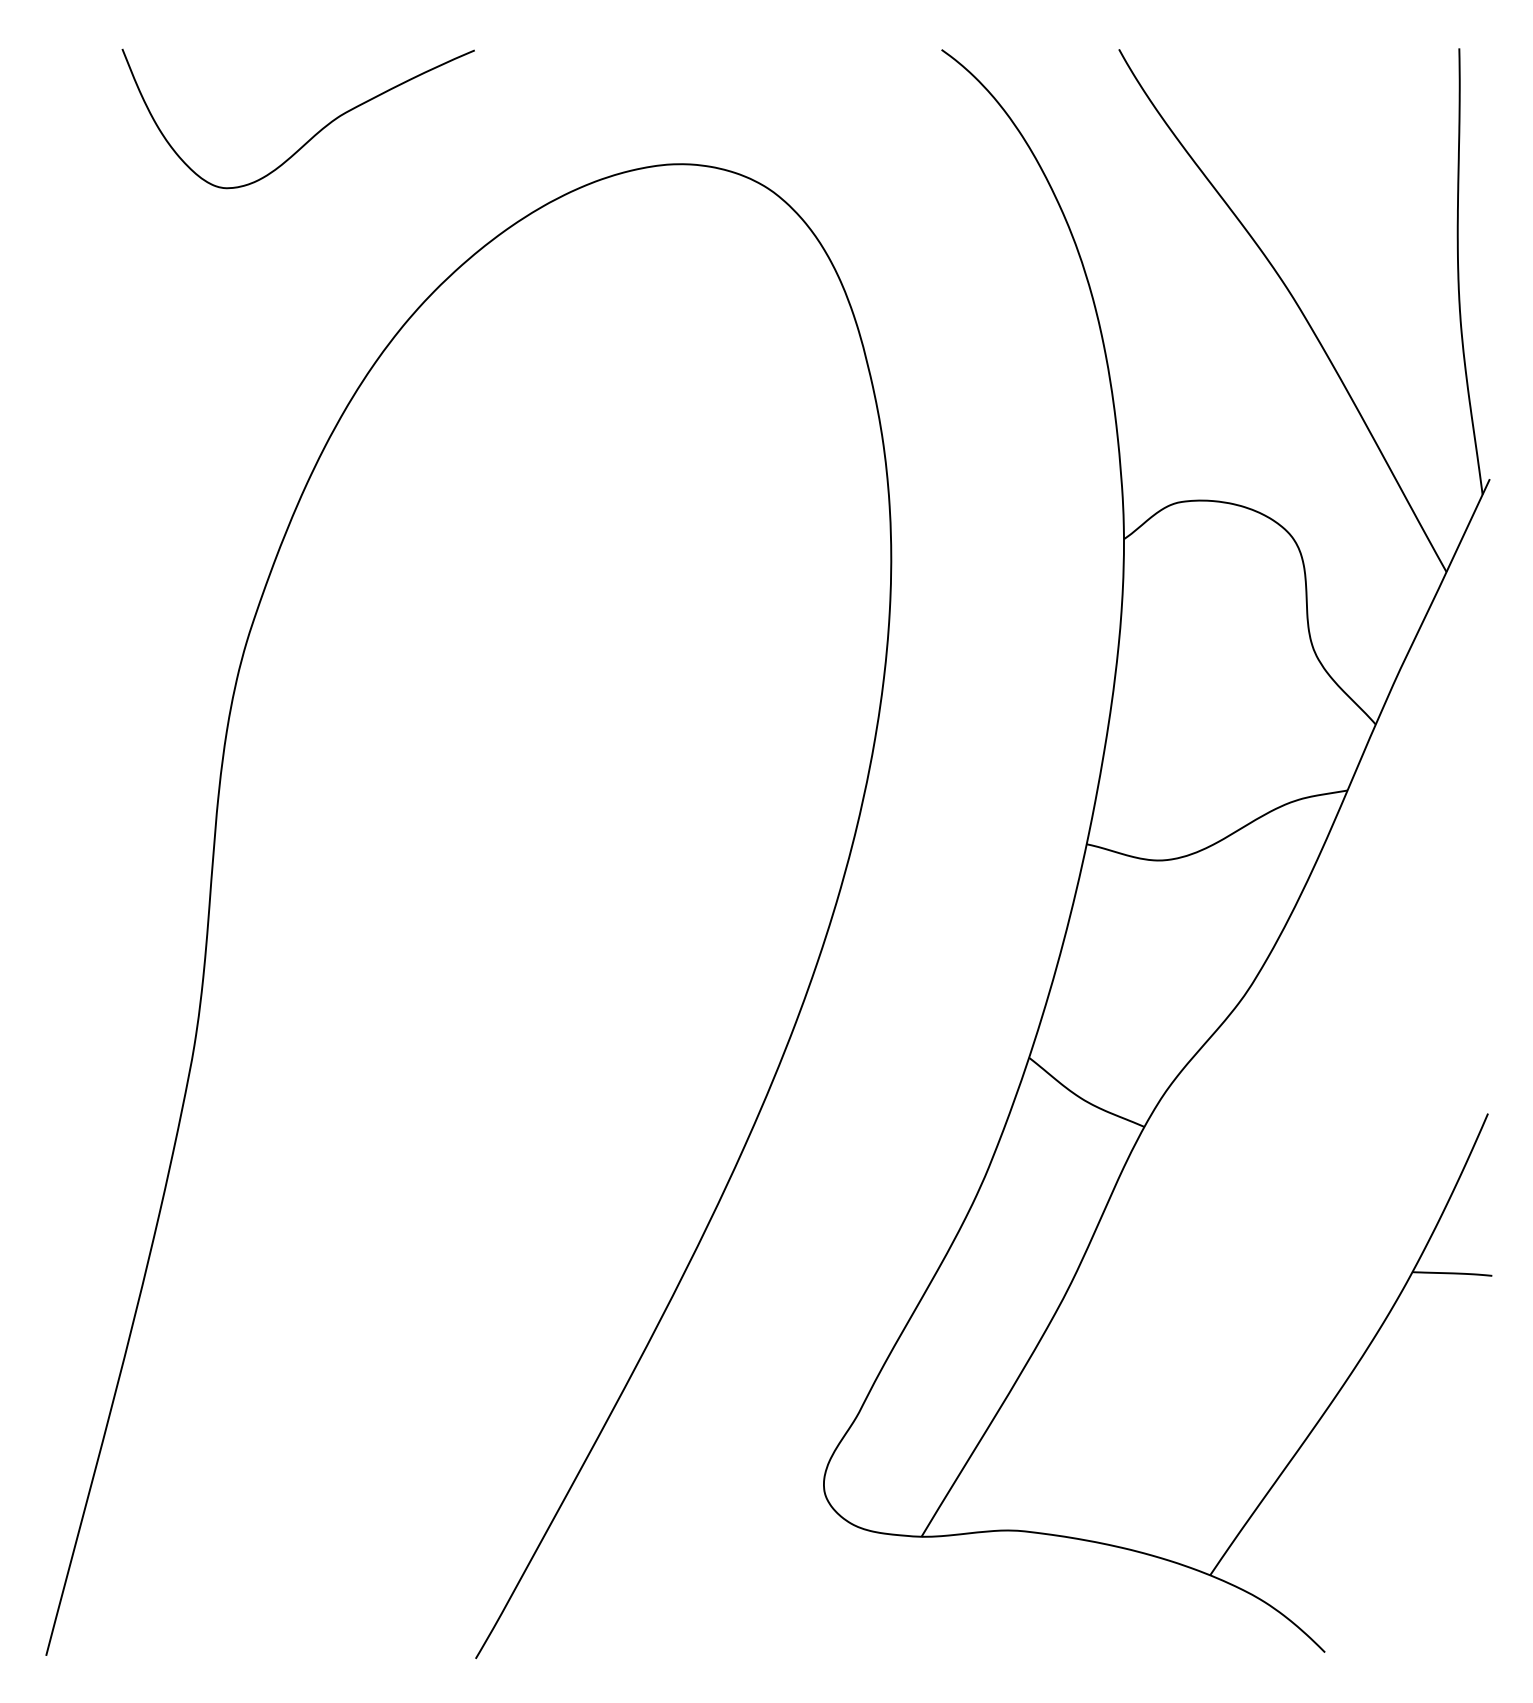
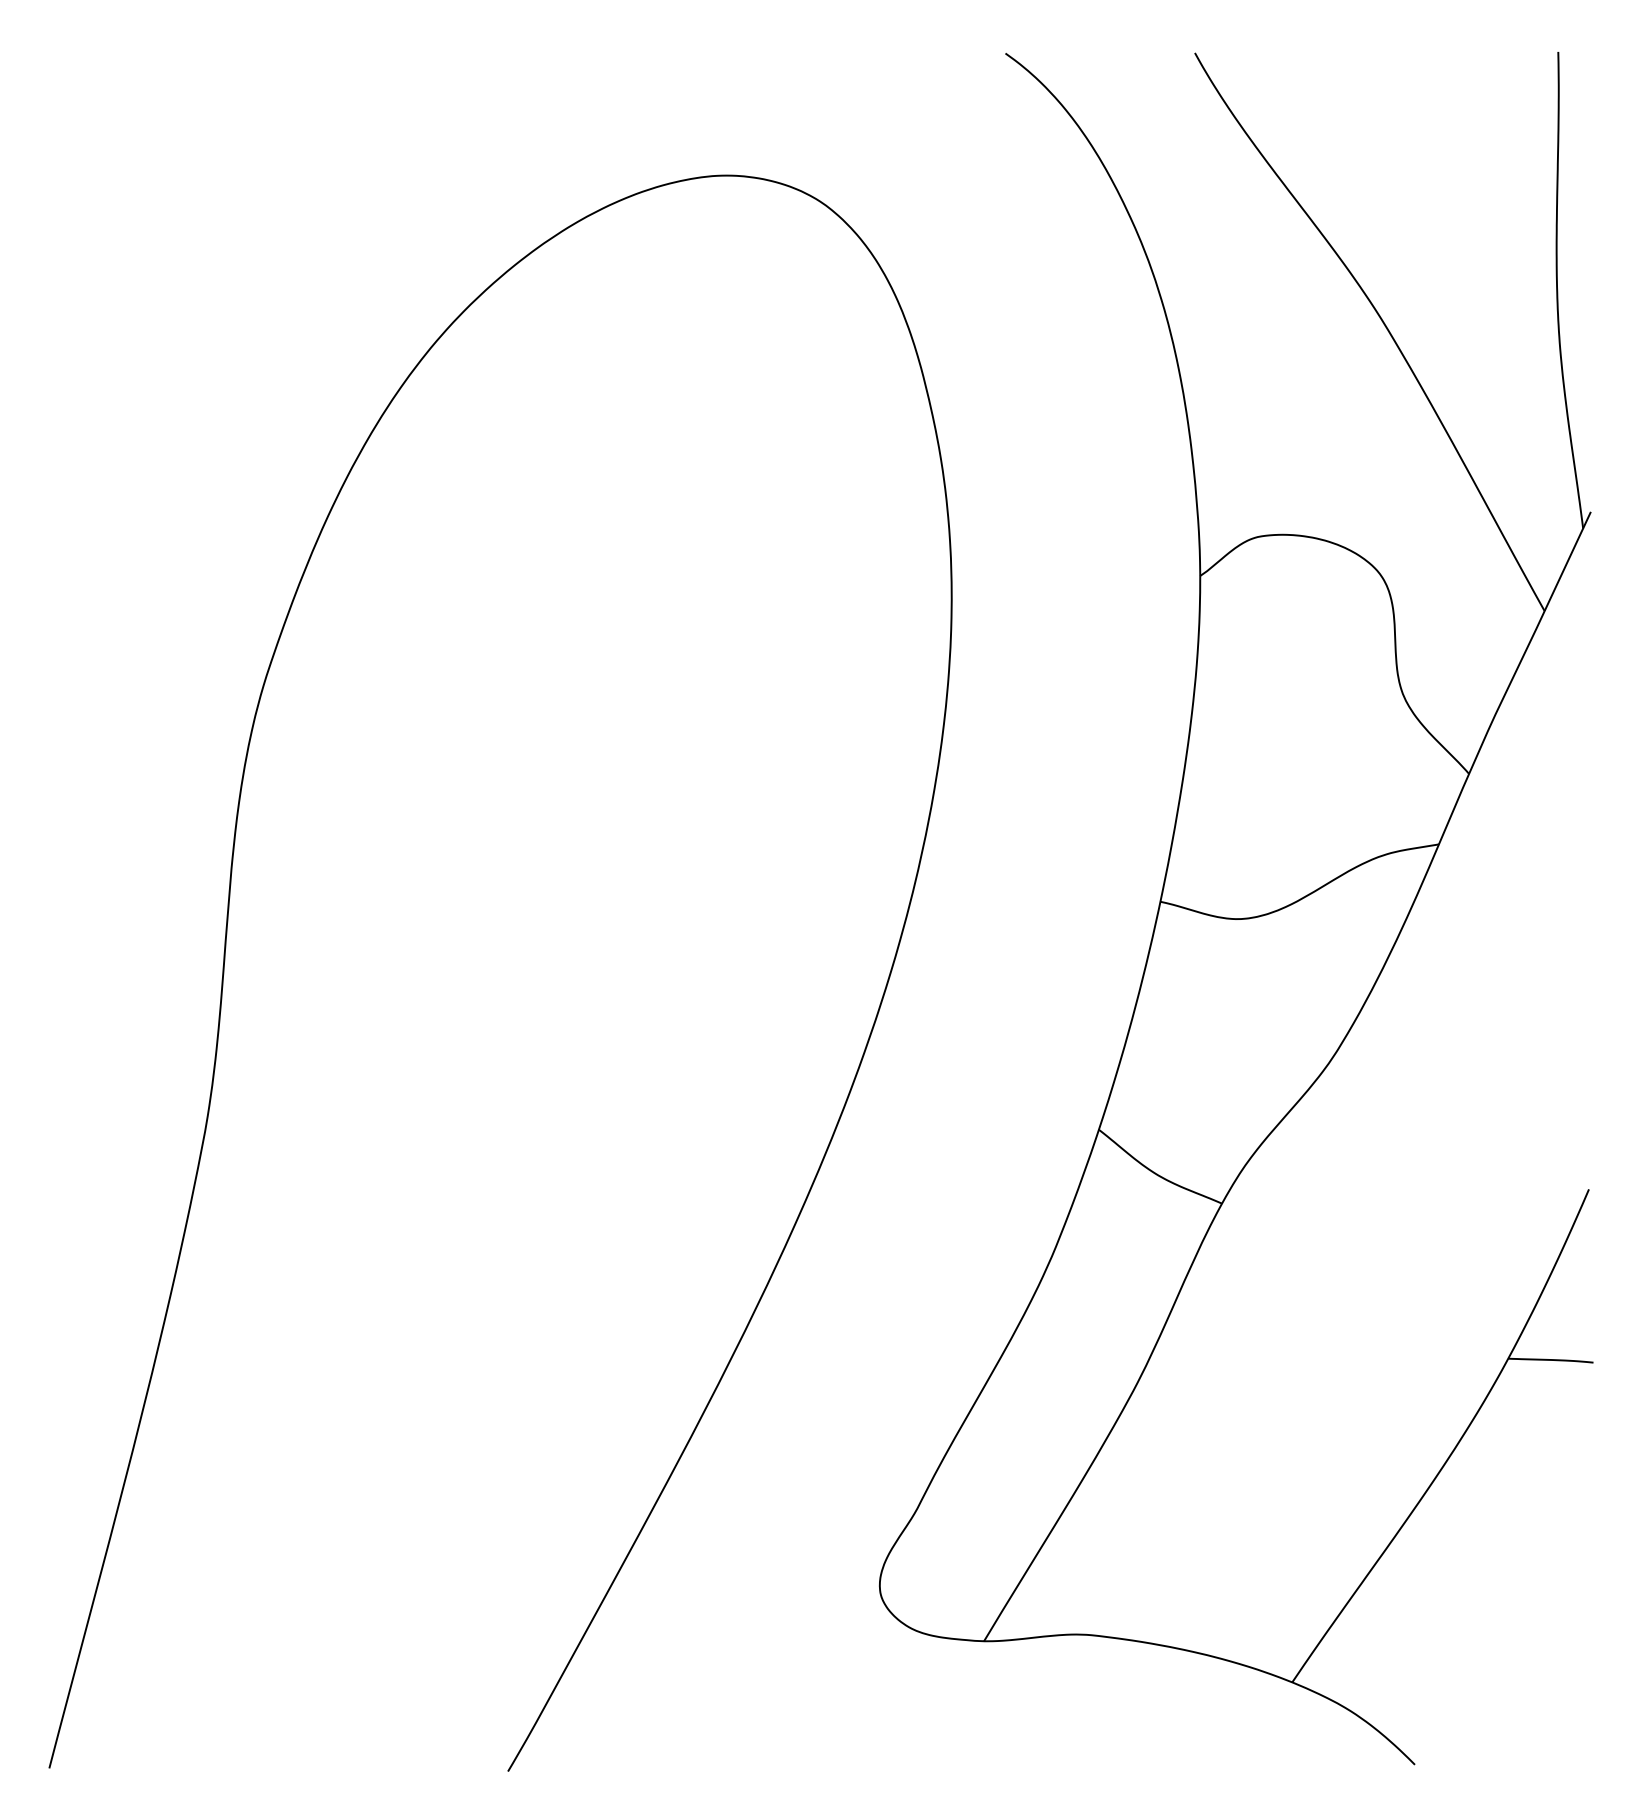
curve: (314, 134) -> (335, 143), removed

